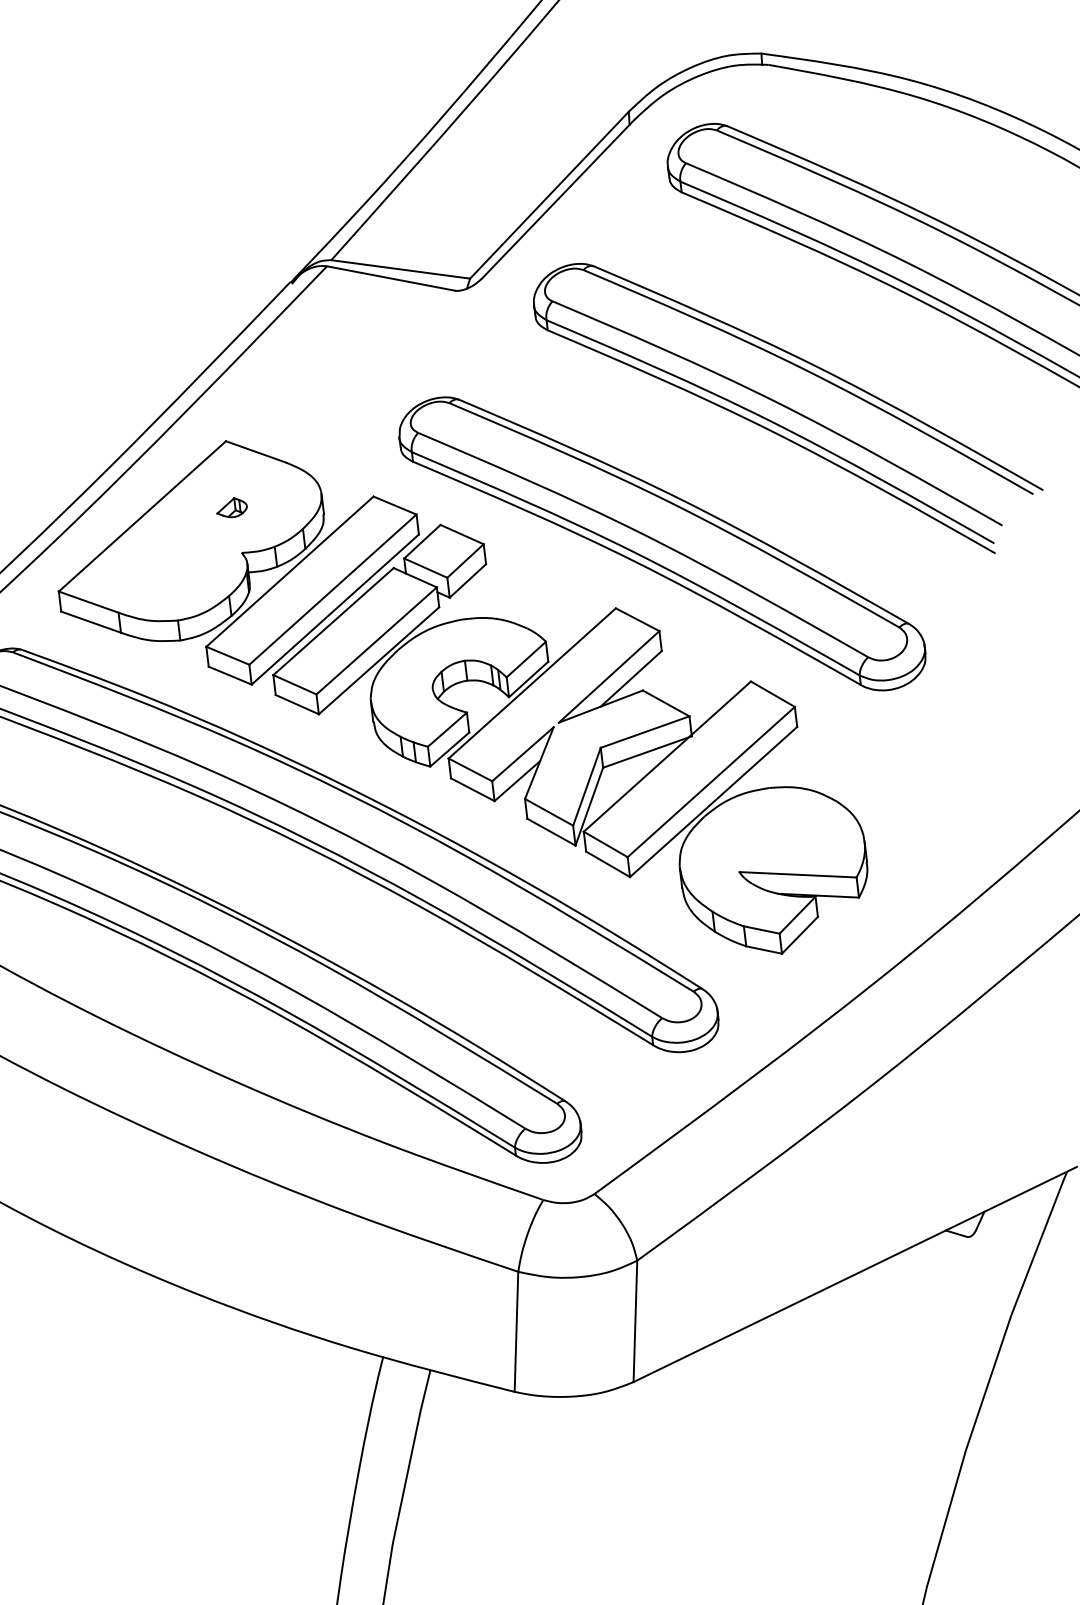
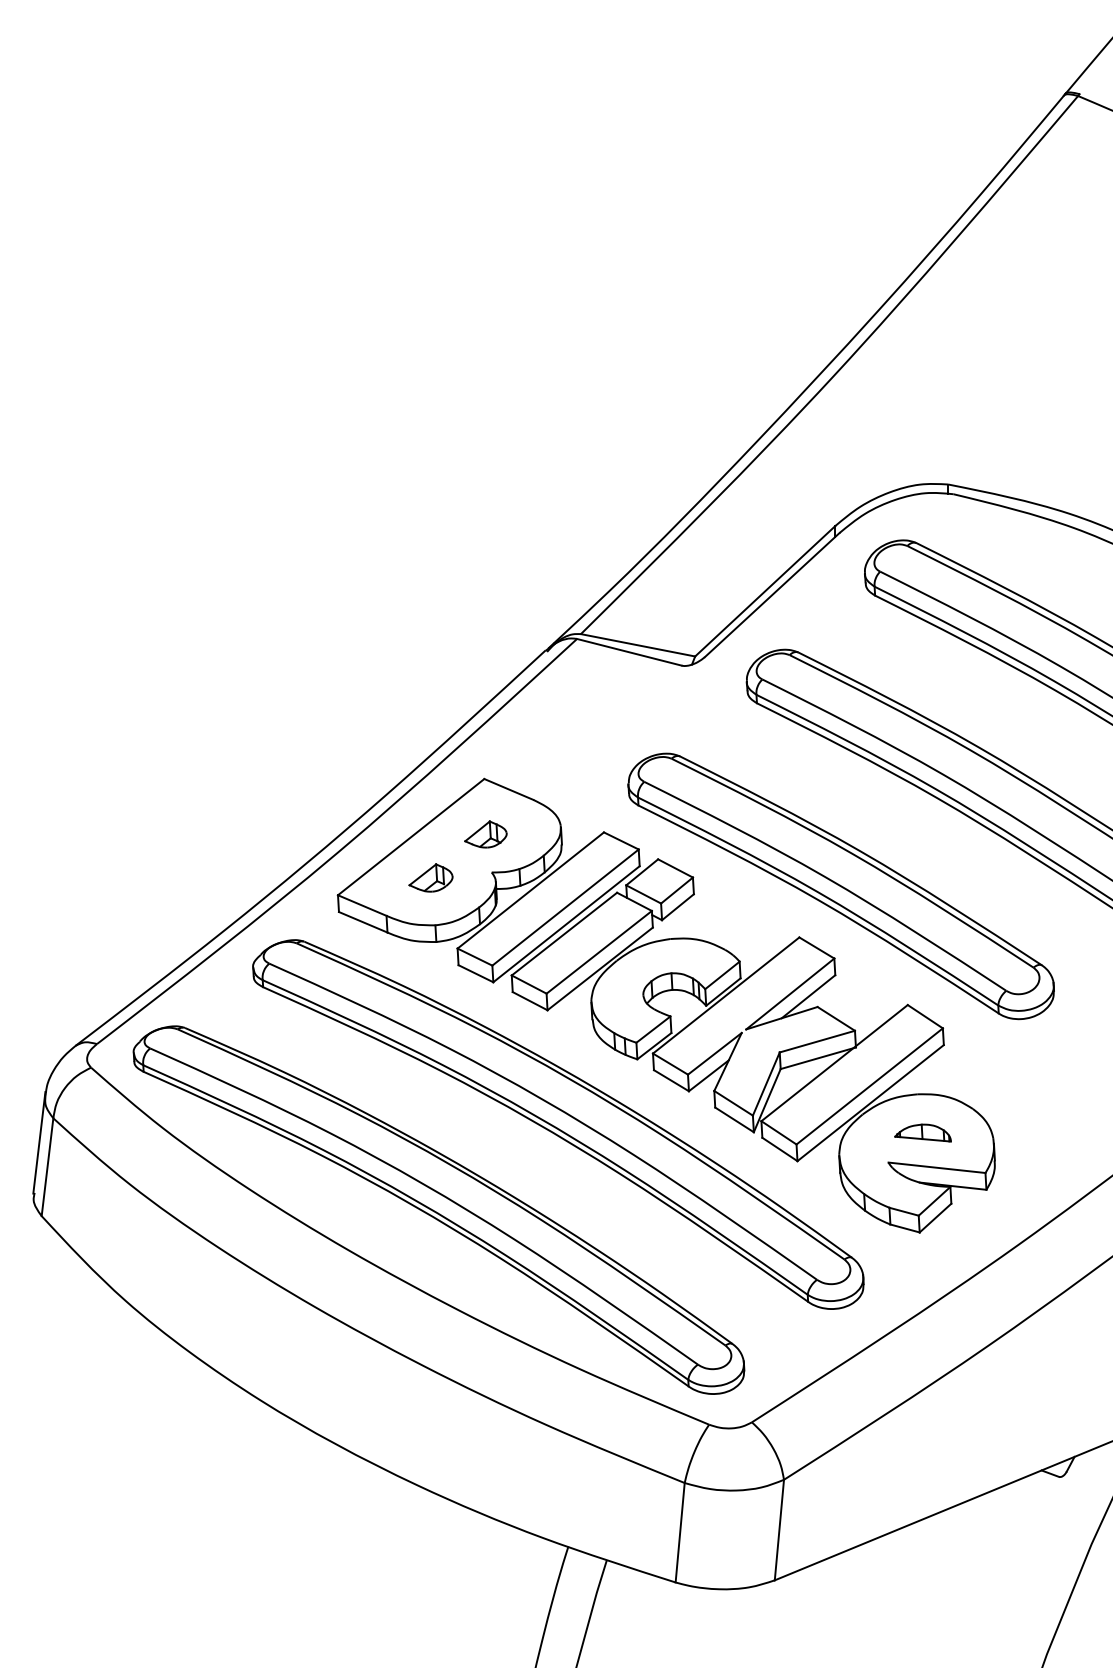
part: (231, 507) -> (485, 834), size x1.67
part: (168, 563) -> (430, 877), added
part: (778, 833) -> (922, 1132), added

